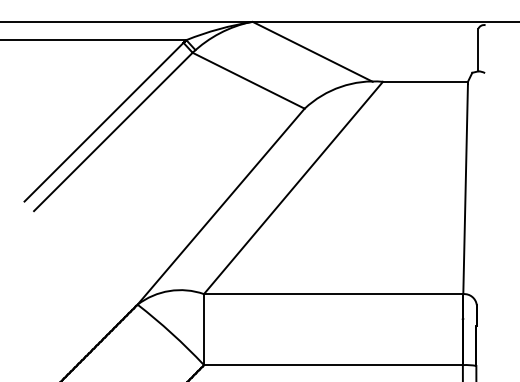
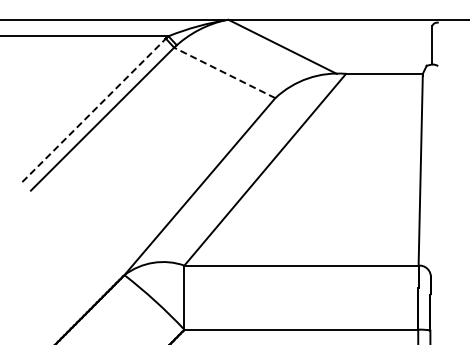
line: (248, 80) -> (224, 72), solid -> dashed
line: (104, 122) -> (94, 110), solid -> dashed

